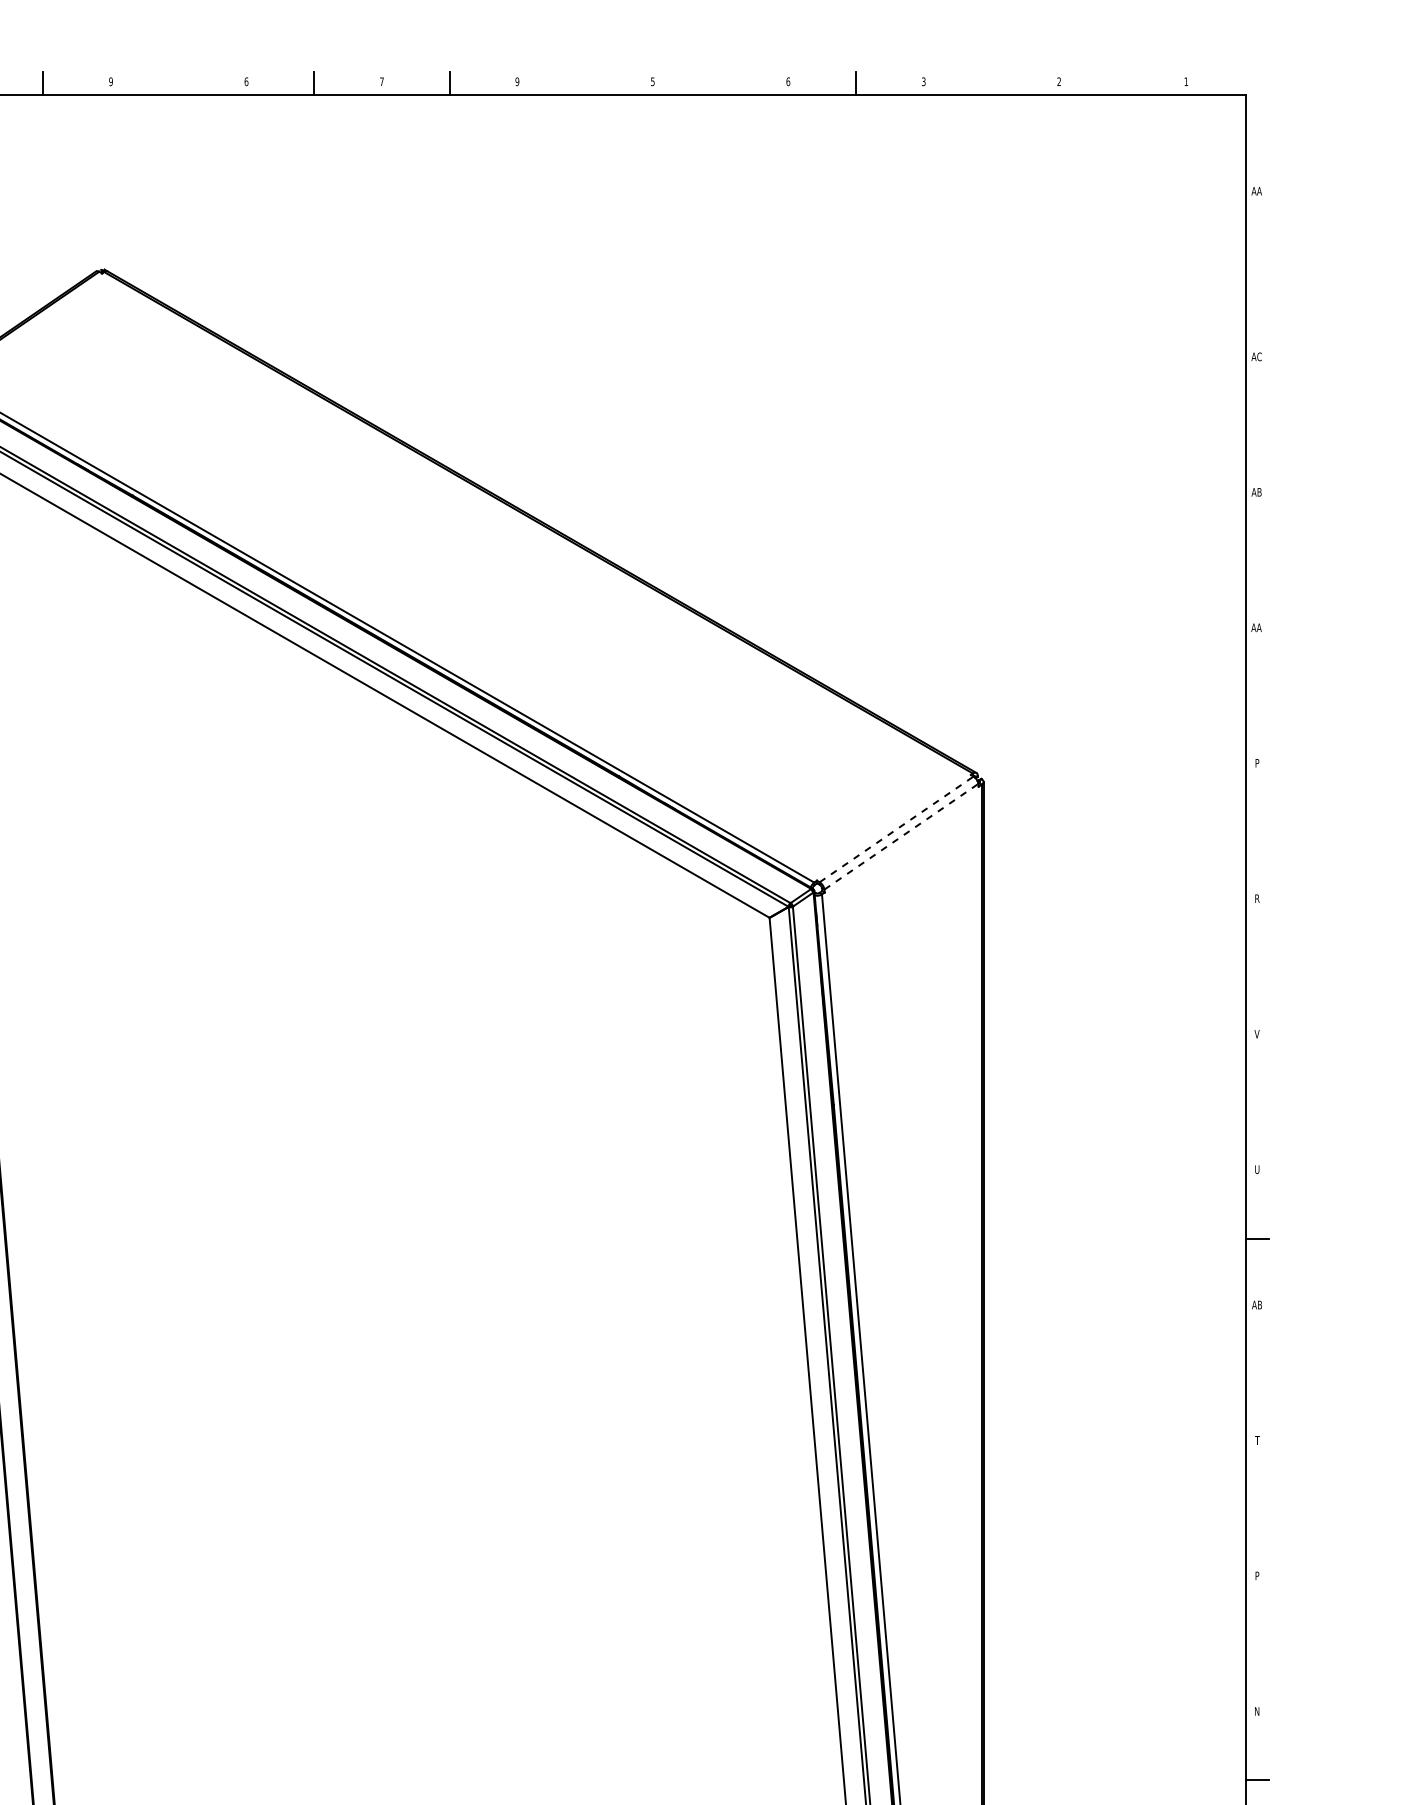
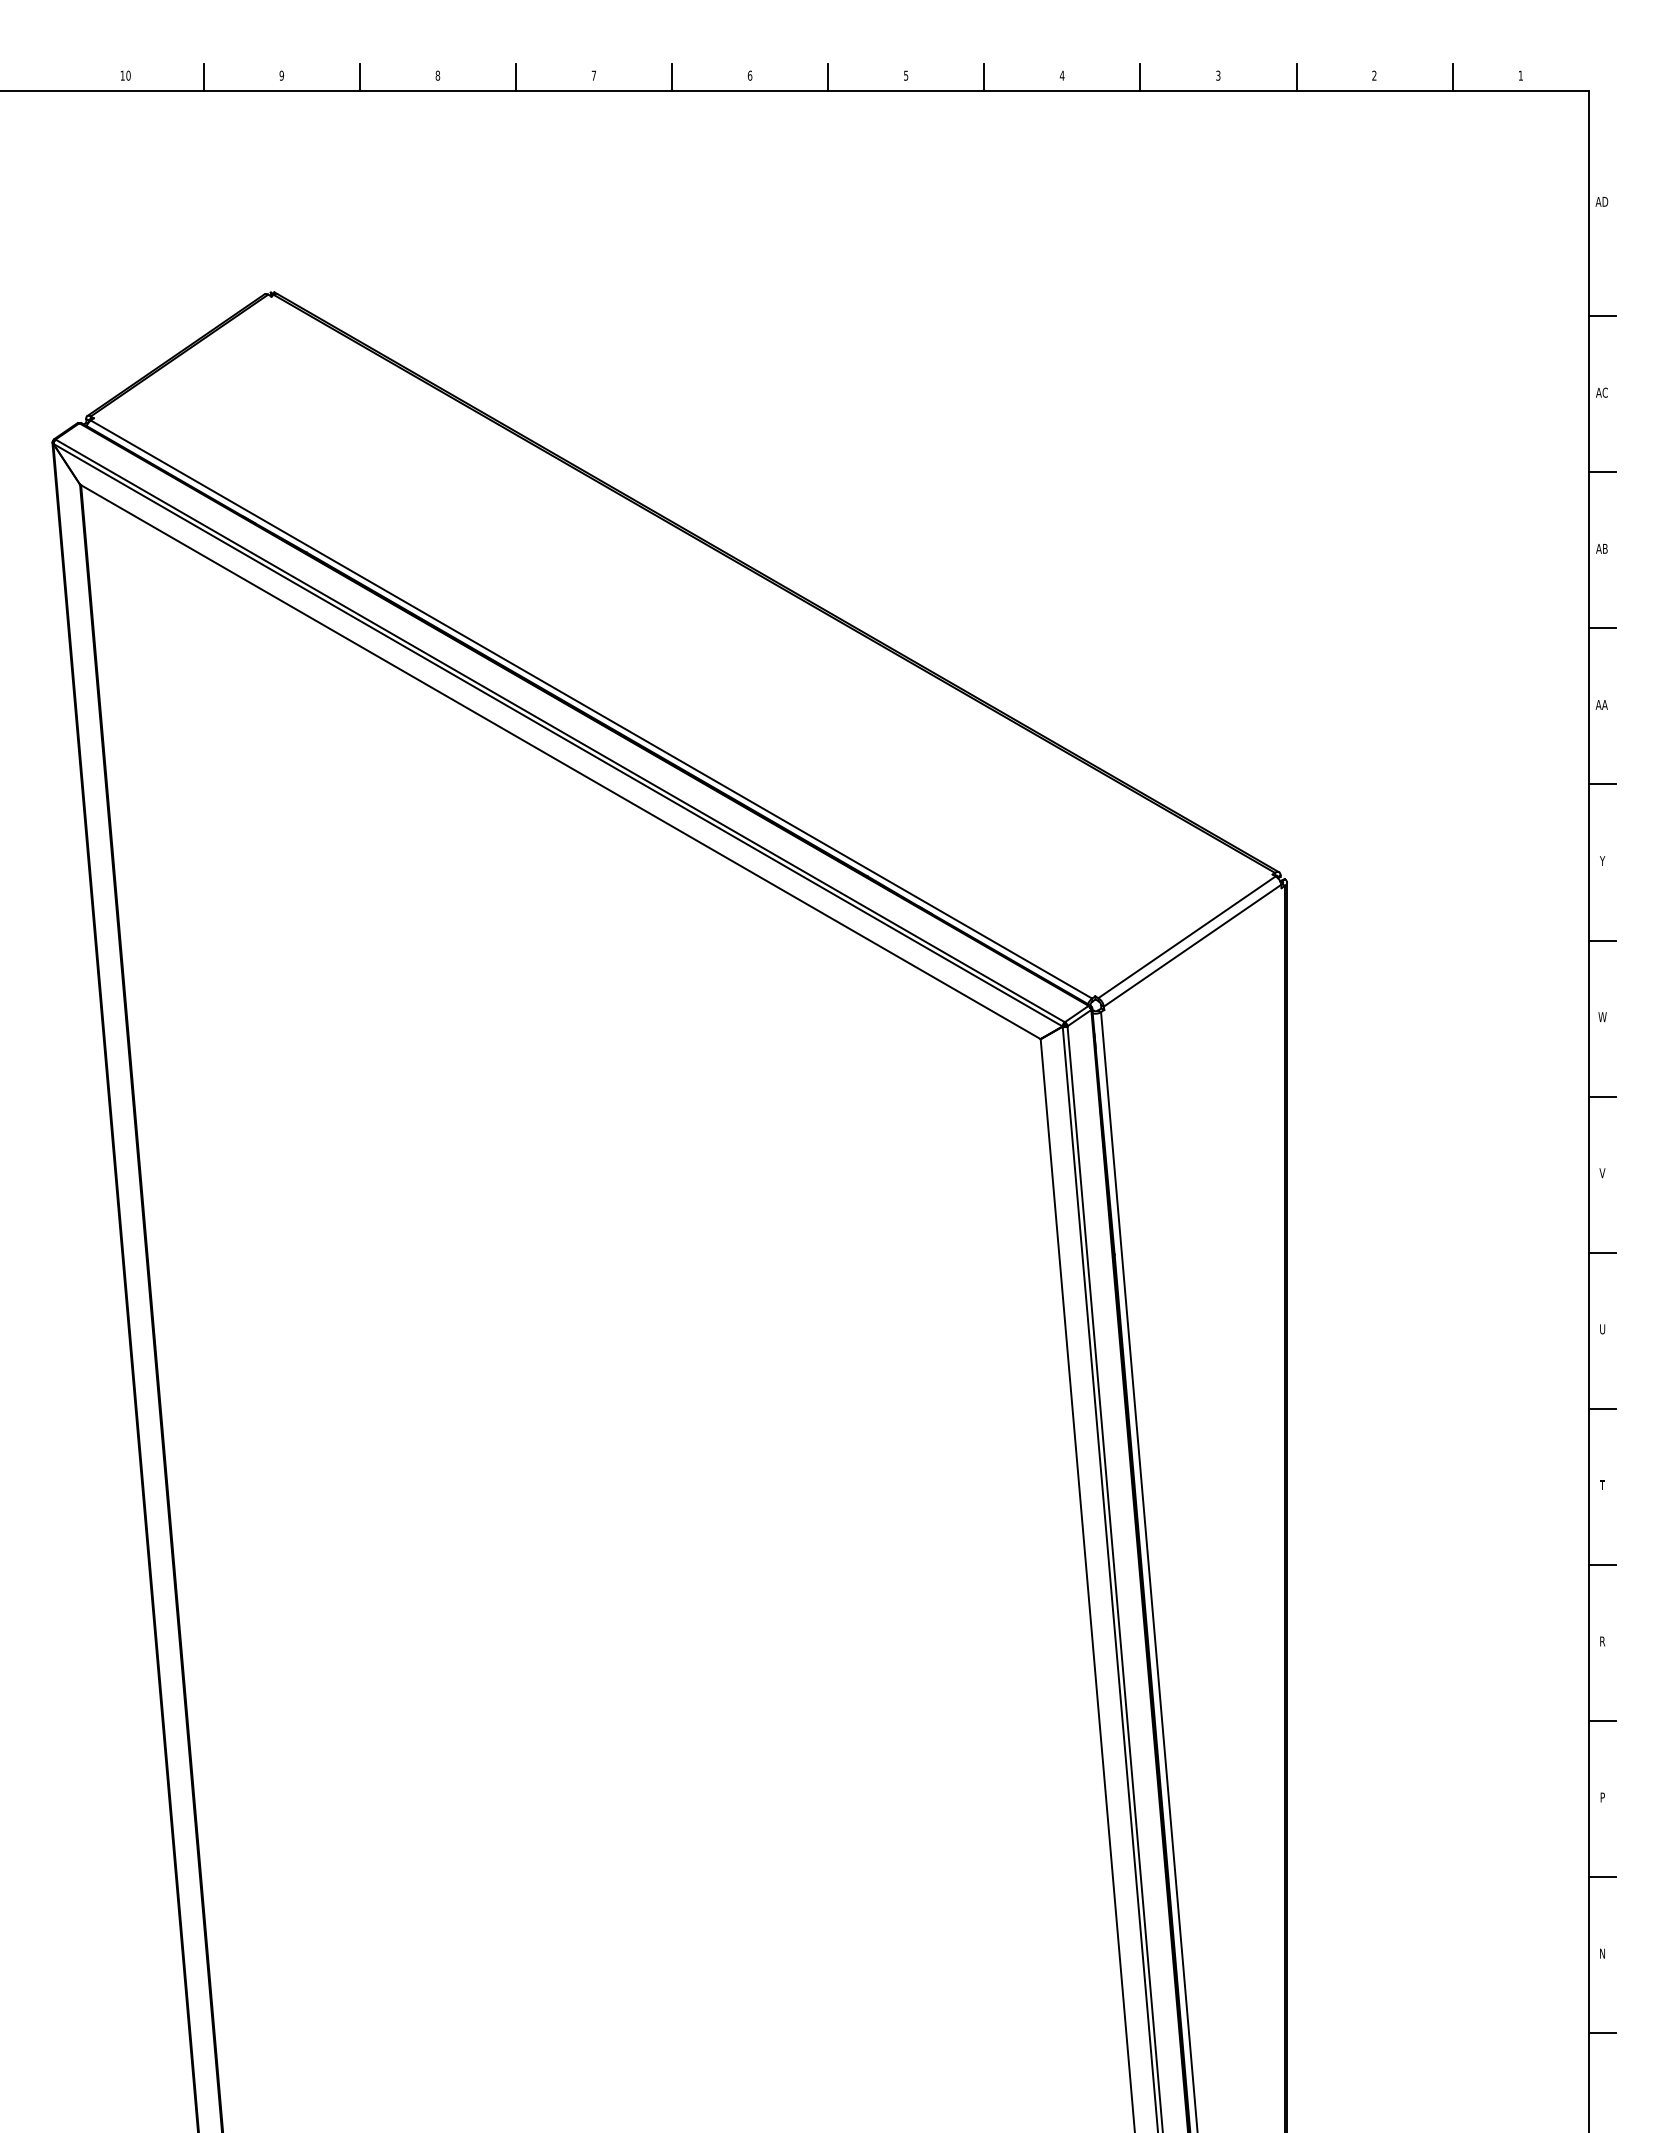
text: (246, 81) -> (437, 75), 6 -> 8
text: (516, 81) -> (749, 75), 9 -> 6
text: (787, 81) -> (1061, 75), 6 -> 4
line: (178, 82) -> (359, 76), added
line: (585, 82) -> (828, 76), added
line: (720, 82) -> (984, 76), added
line: (991, 82) -> (1296, 76), added
line: (1126, 82) -> (1452, 76), added
text: (1256, 190) -> (1601, 201), AA -> AD
line: (1257, 290) -> (1602, 316), added
line: (1257, 426) -> (1602, 472), added
line: (1257, 561) -> (1602, 628), added
line: (1257, 696) -> (1602, 784), added
text: (1257, 762) -> (1602, 860), P -> Y
line: (897, 829) -> (1187, 937), dashed -> solid
line: (1257, 832) -> (1602, 940), added
line: (901, 836) -> (1192, 945), dashed -> solid
text: (1257, 898) -> (1602, 1016), R -> W
line: (1257, 967) -> (1602, 1096), added
line: (1257, 1102) -> (1602, 1252), added
text: (1257, 1305) -> (1602, 1485), AB -> T
line: (1257, 1373) -> (1602, 1564), added
text: (1257, 1440) -> (1602, 1641), T -> R
line: (1257, 1509) -> (1602, 1721), added
line: (1257, 1645) -> (1602, 1877), added

